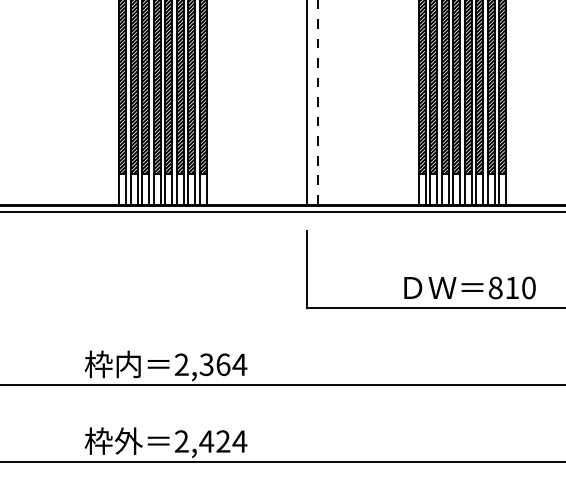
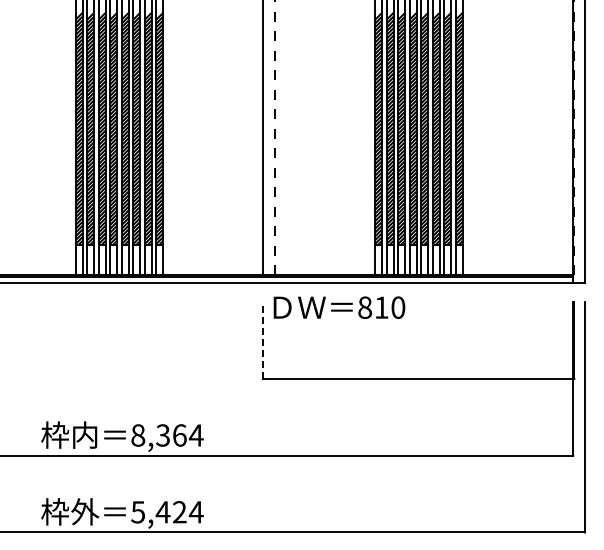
line: (307, 269) -> (263, 340), solid -> dashed
text: (470, 287) -> (339, 307), moved
text: (182, 364) -> (138, 435), 2,364 -> 8,364
text: (182, 441) -> (138, 512), 2,424 -> 5,424

